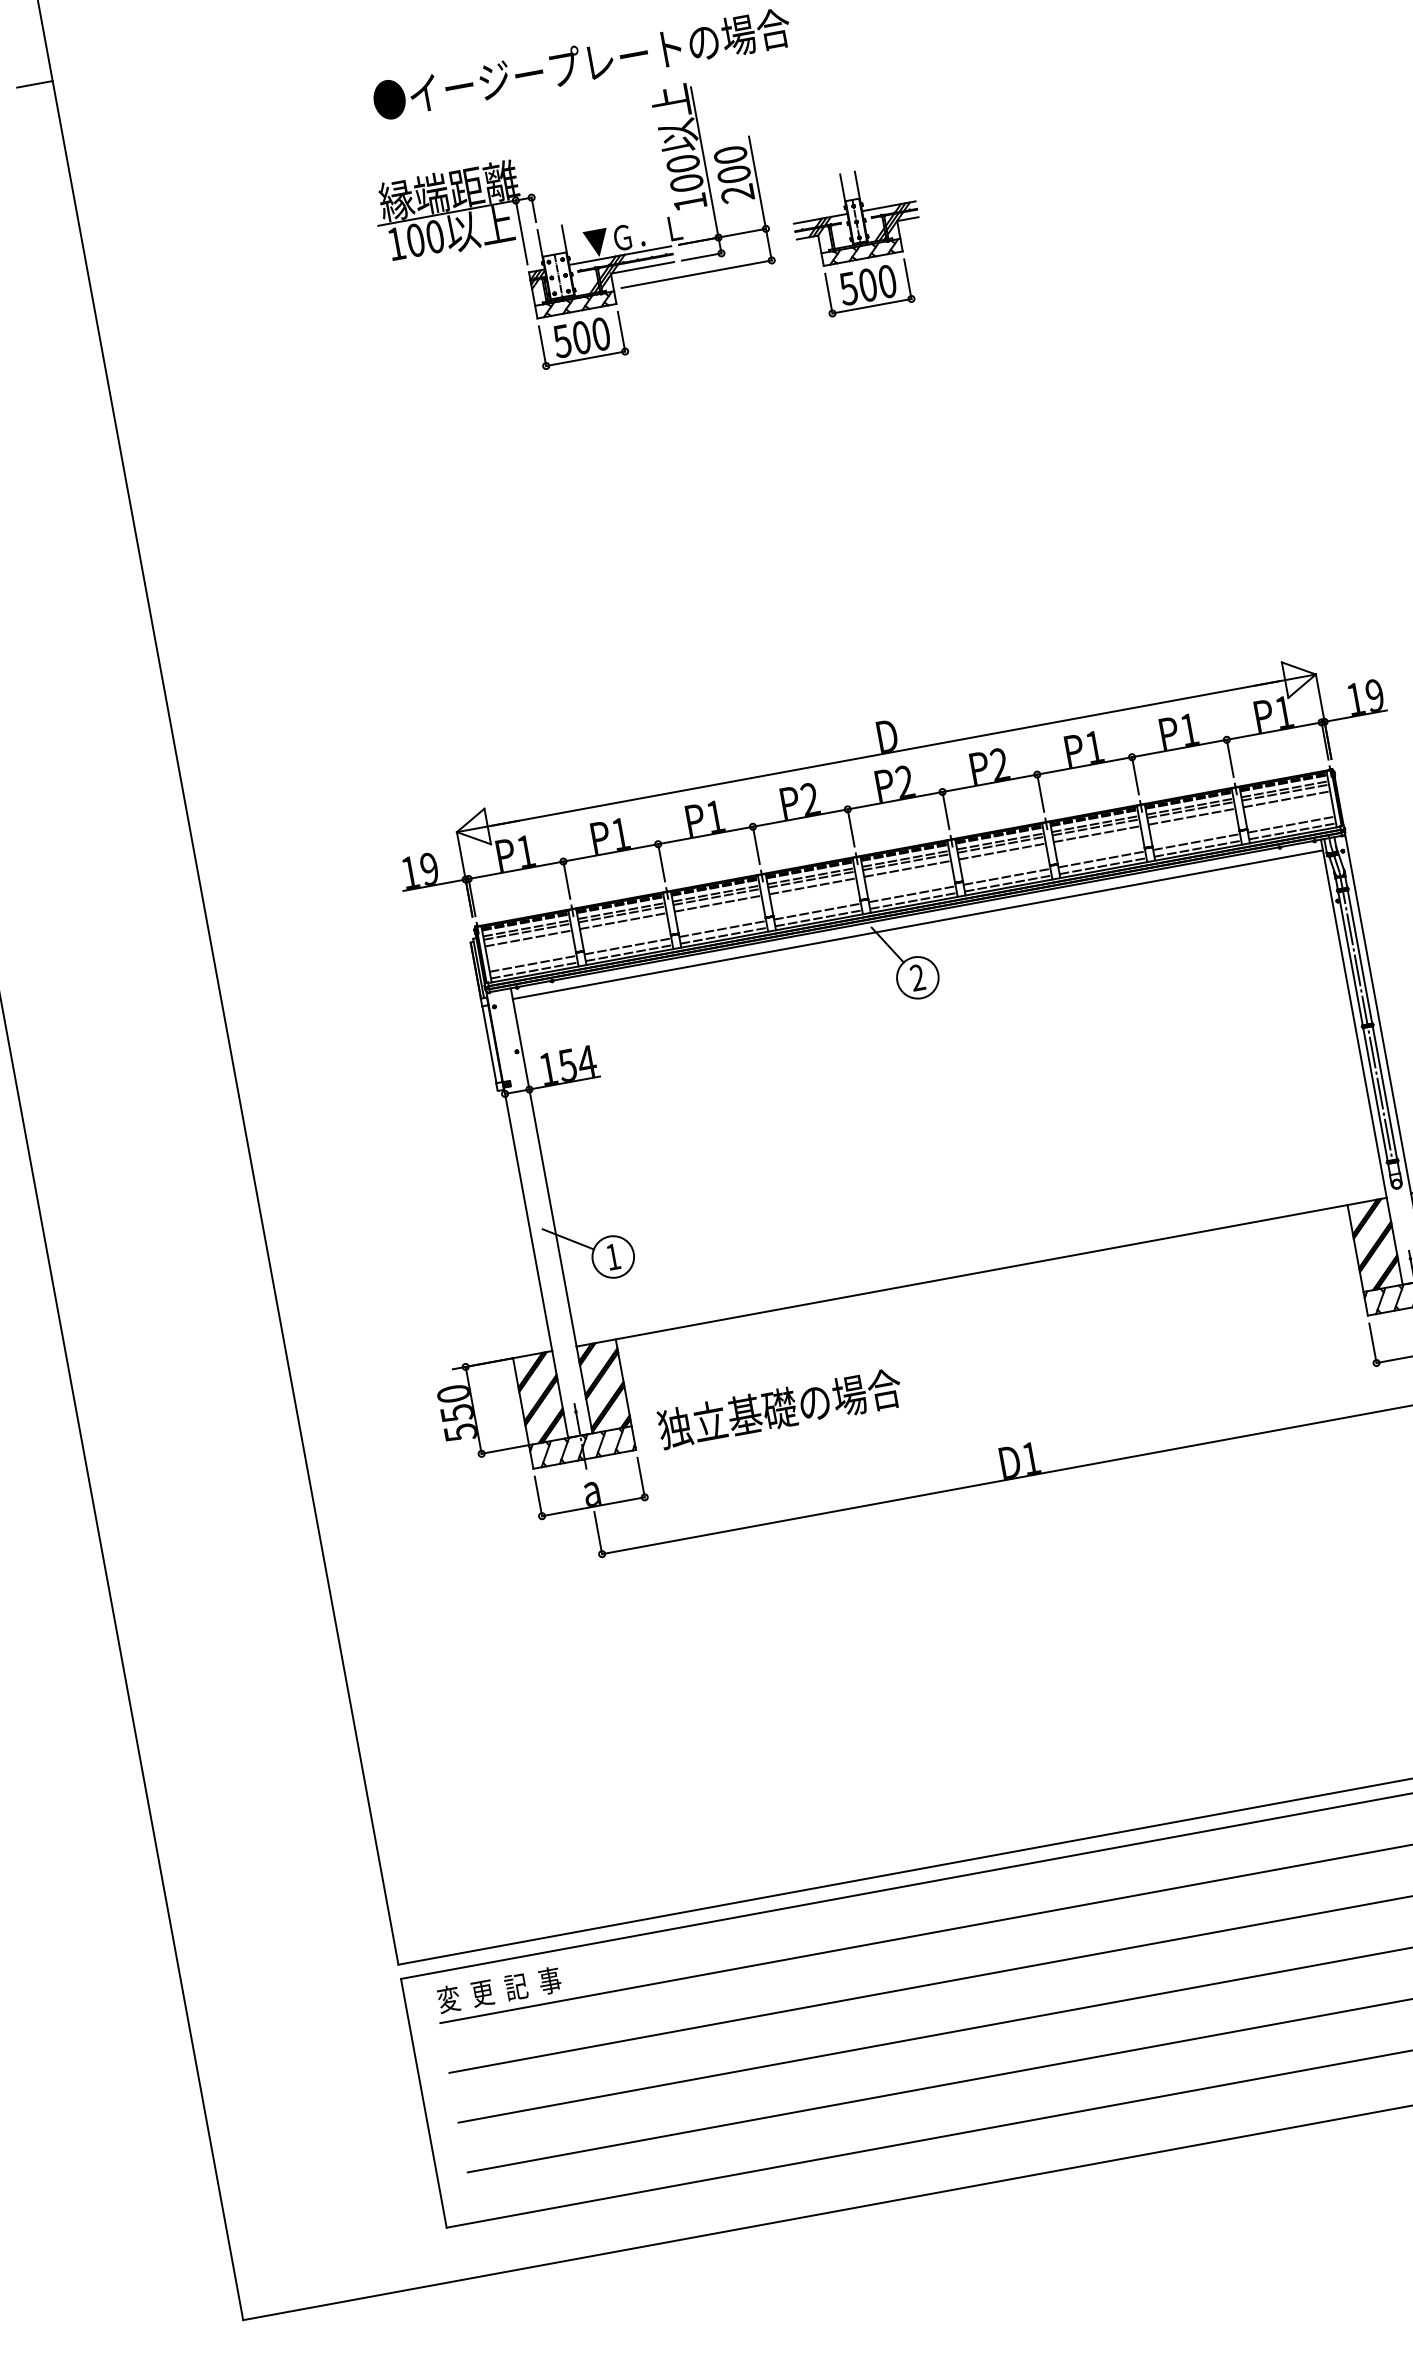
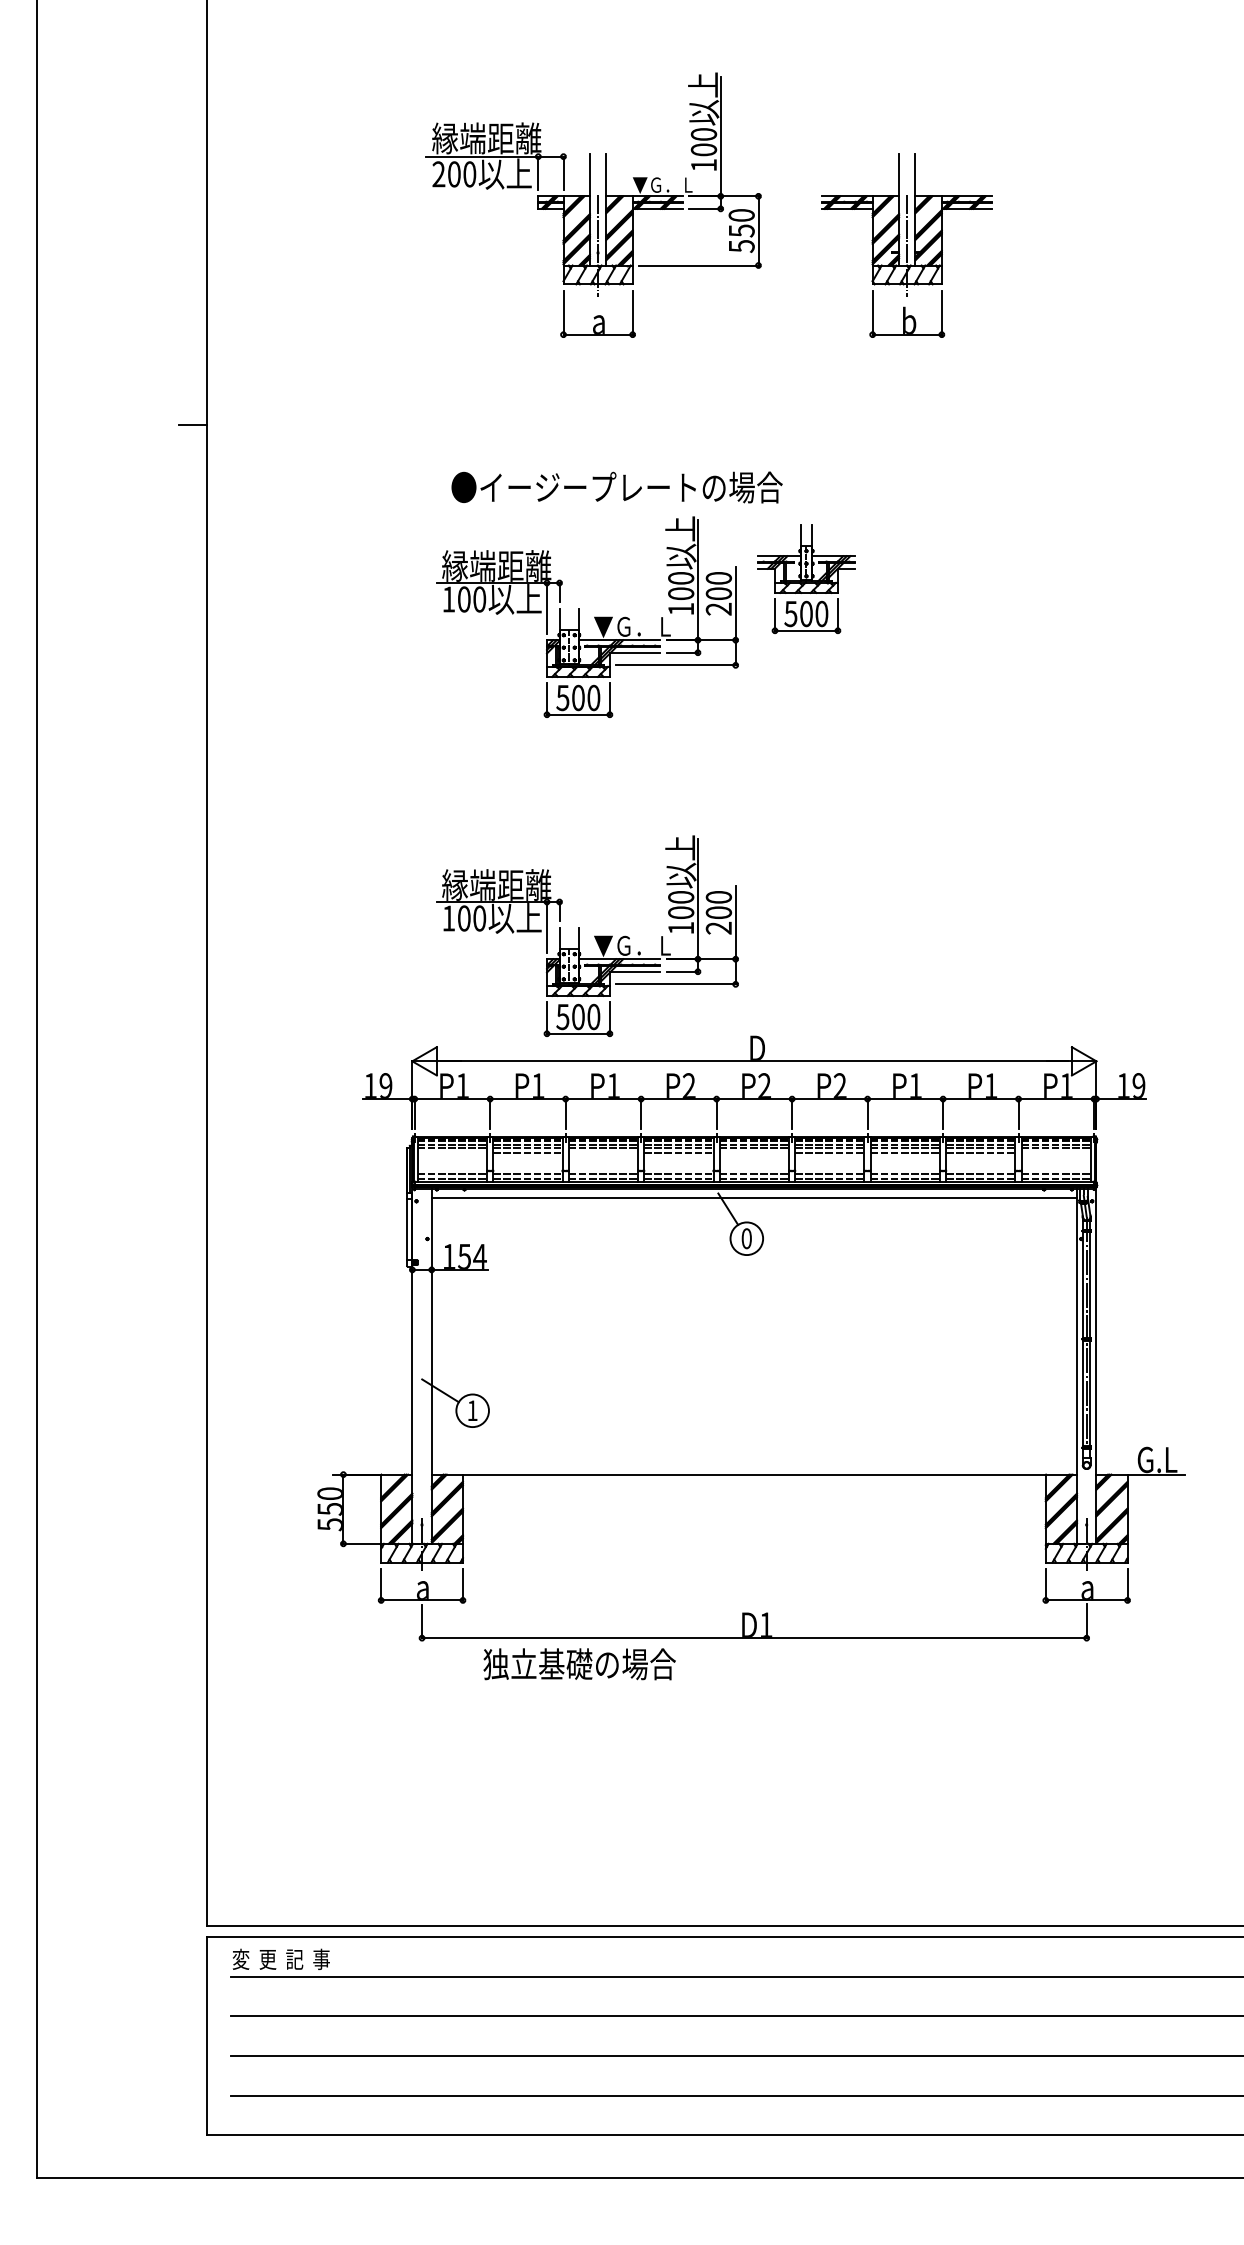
part: (859, 240) -> (806, 578), moved
part: (656, 632) -> (594, 935), added
line: (1285, 799) -> (1055, 1153), removed
line: (906, 869) -> (753, 1153), removed
line: (718, 903) -> (603, 1153), removed
line: (528, 938) -> (452, 1153), removed
text: (917, 977) -> (746, 1238), 2 -> 0
text: (779, 1409) -> (579, 1664), moved

